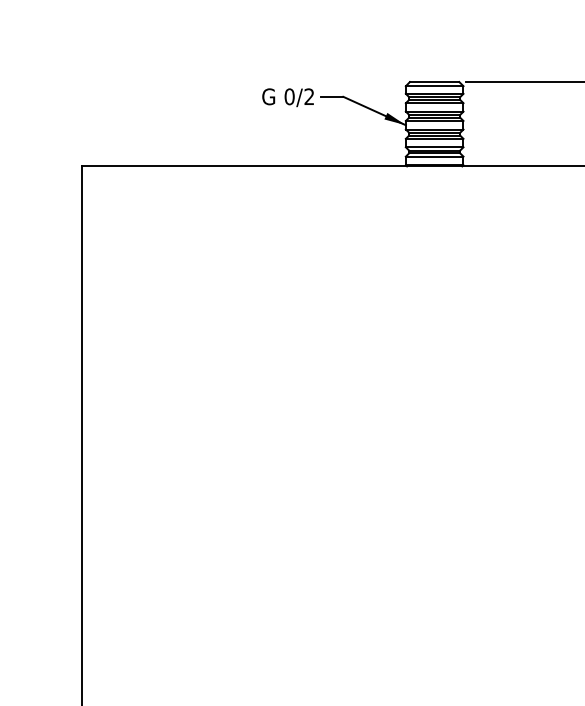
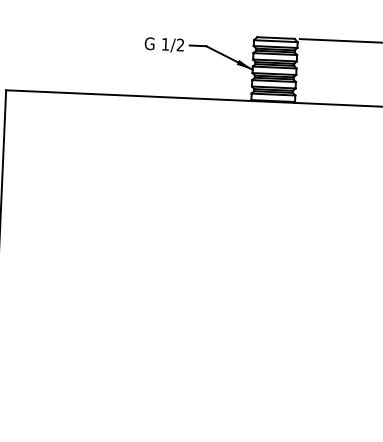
text: (289, 96) -> (165, 44), 0/2 -> 1/2

